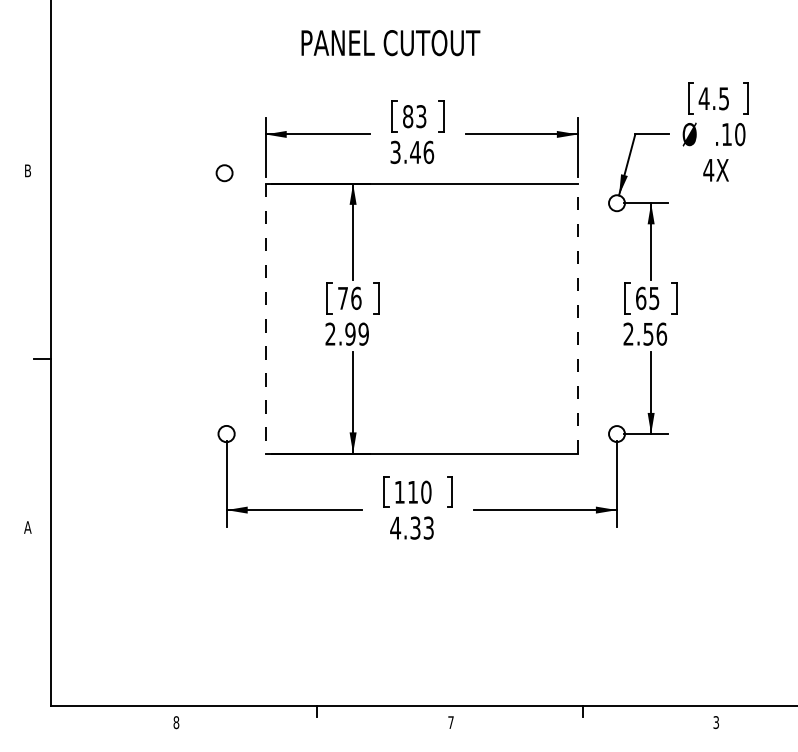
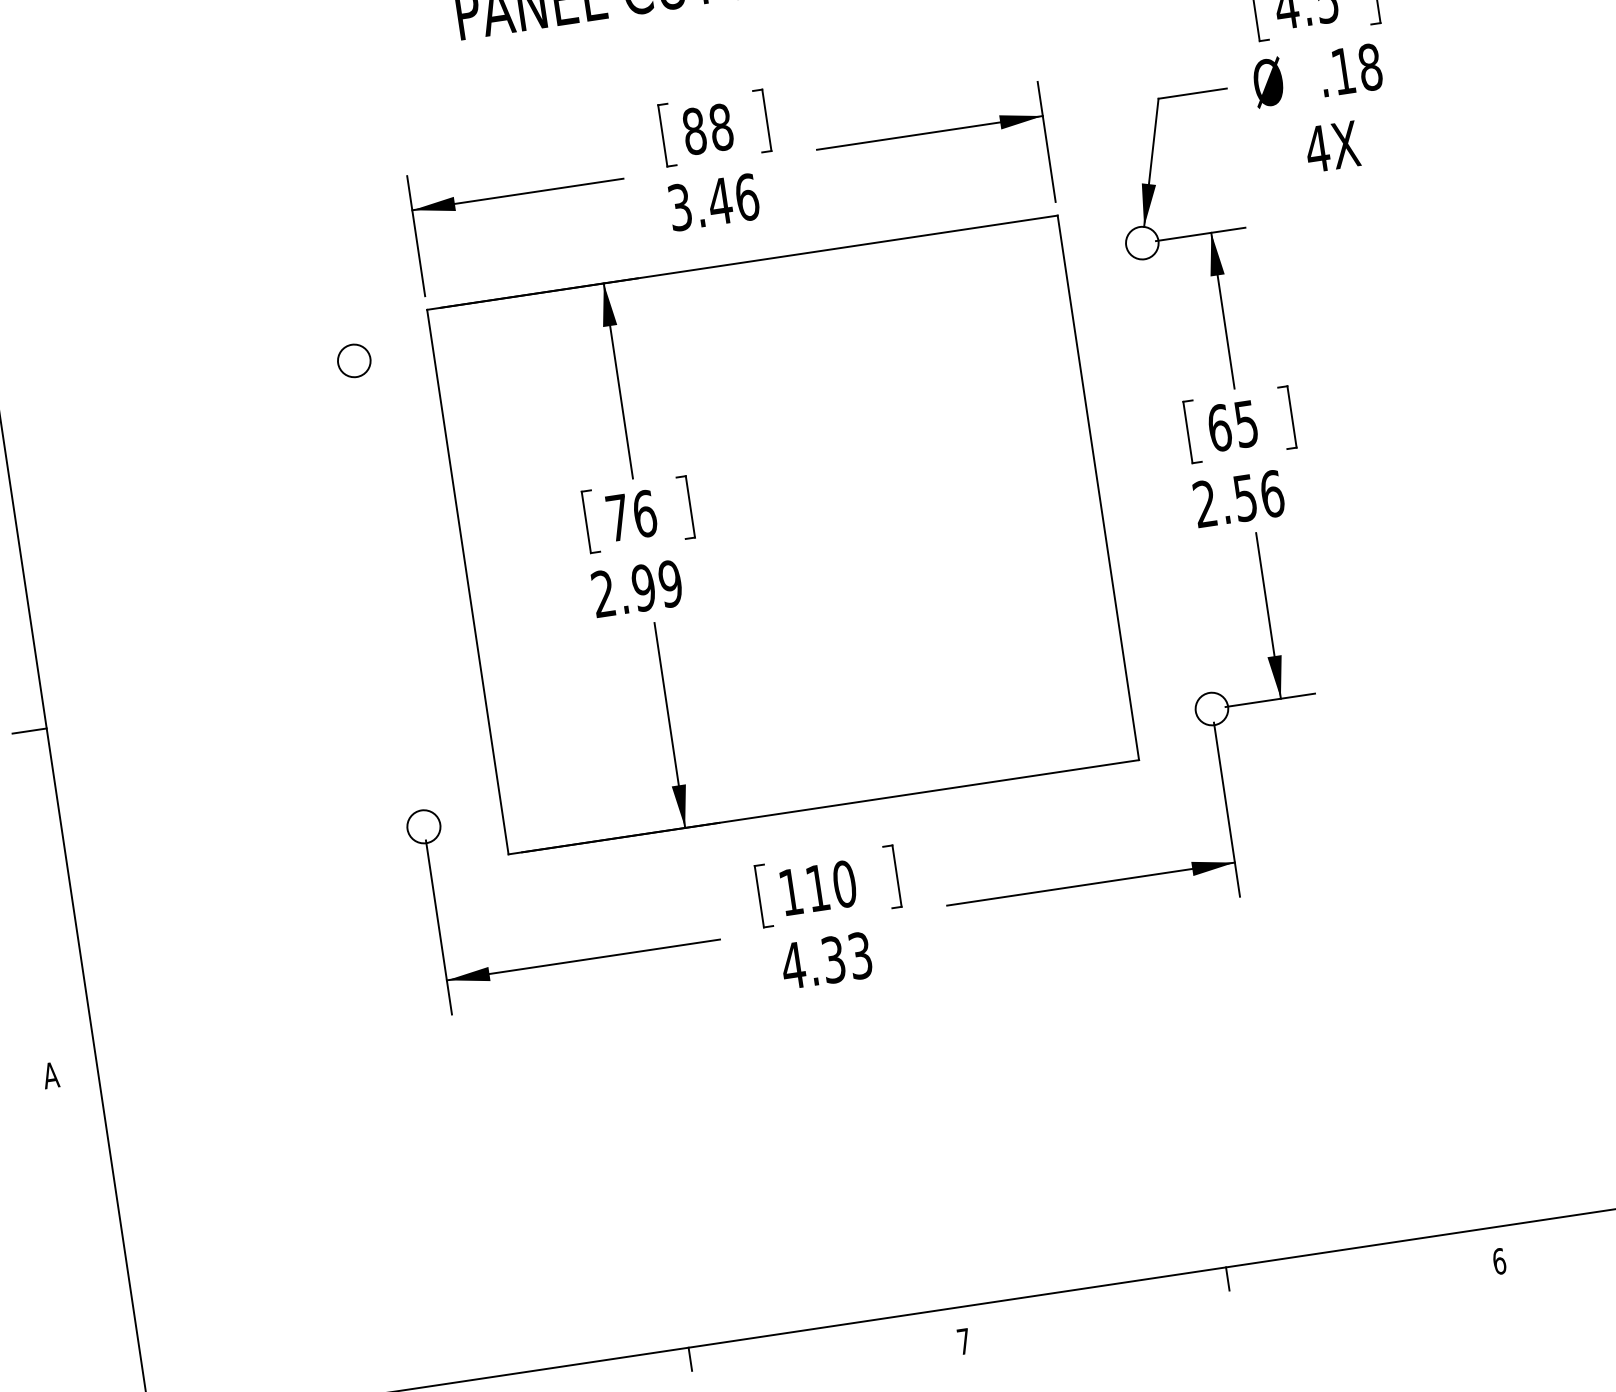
text: (421, 116) -> (721, 127), 83 -> 88
text: (740, 134) -> (1370, 67), .10 -> .18
circle: (224, 173) -> (354, 361), moved
line: (265, 318) -> (467, 581), dashed -> solid
line: (577, 318) -> (1097, 487), dashed -> solid
text: (716, 722) -> (1499, 1261), 3 -> 6

